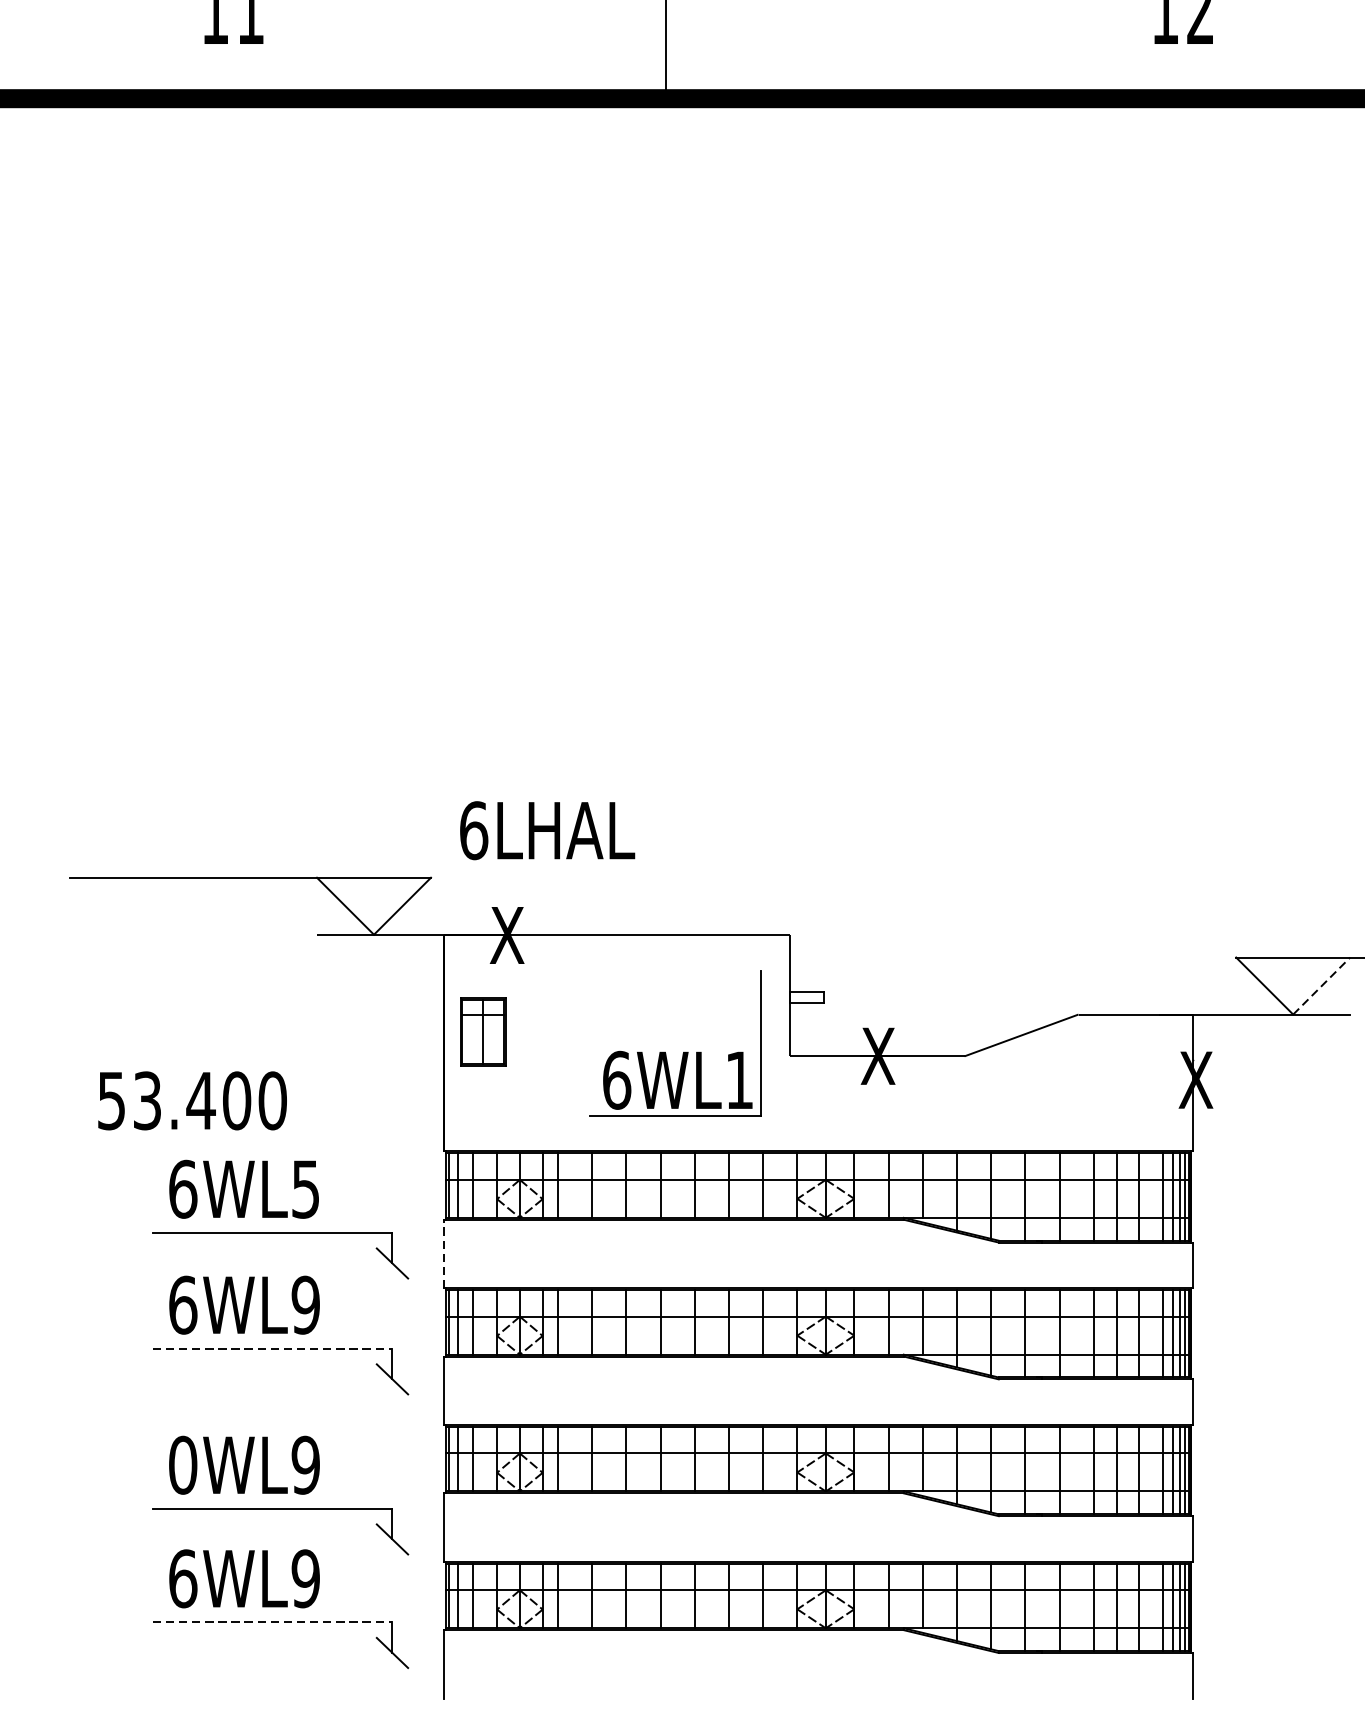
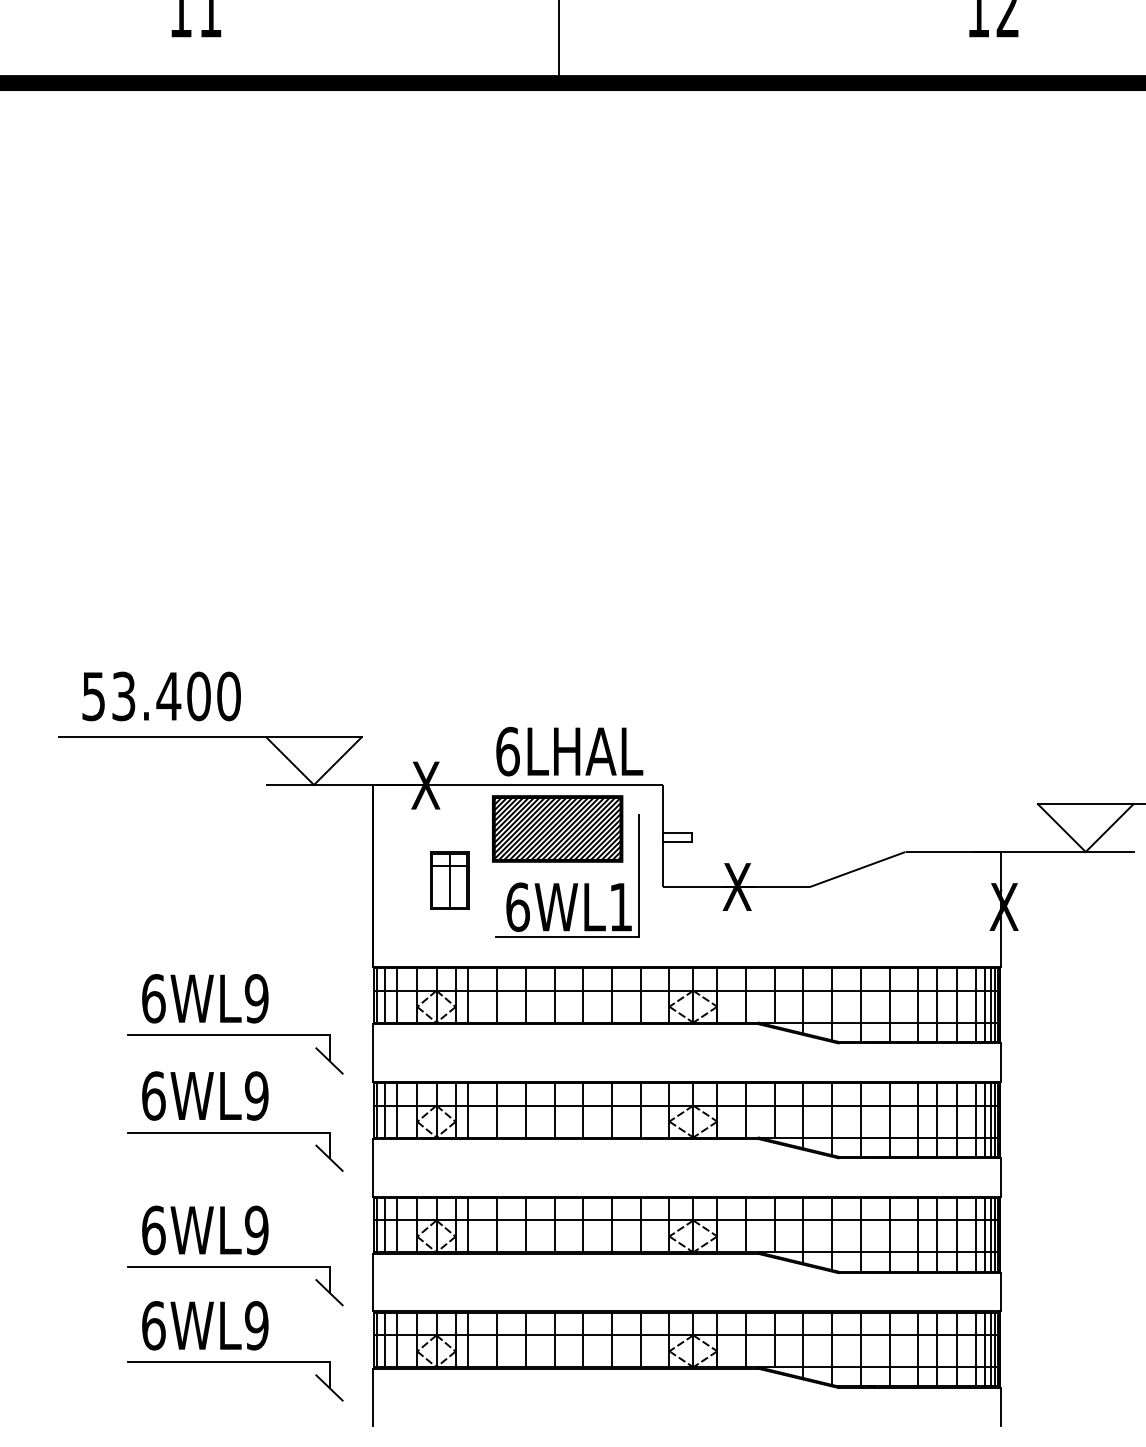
text: (547, 830) -> (569, 751), moved
part: (664, 986) -> (557, 828), added
line: (1321, 986) -> (1109, 828), dashed -> solid
part: (482, 1031) -> (449, 880), moved
text: (192, 1100) -> (161, 696), moved
text: (305, 1189) -> (256, 998), 6WL5 -> 6WL9
line: (443, 1254) -> (372, 1053), dashed -> solid
line: (272, 1348) -> (228, 1132), dashed -> solid
text: (182, 1465) -> (153, 1230), 0WL9 -> 6WL9
line: (272, 1622) -> (228, 1362), dashed -> solid

